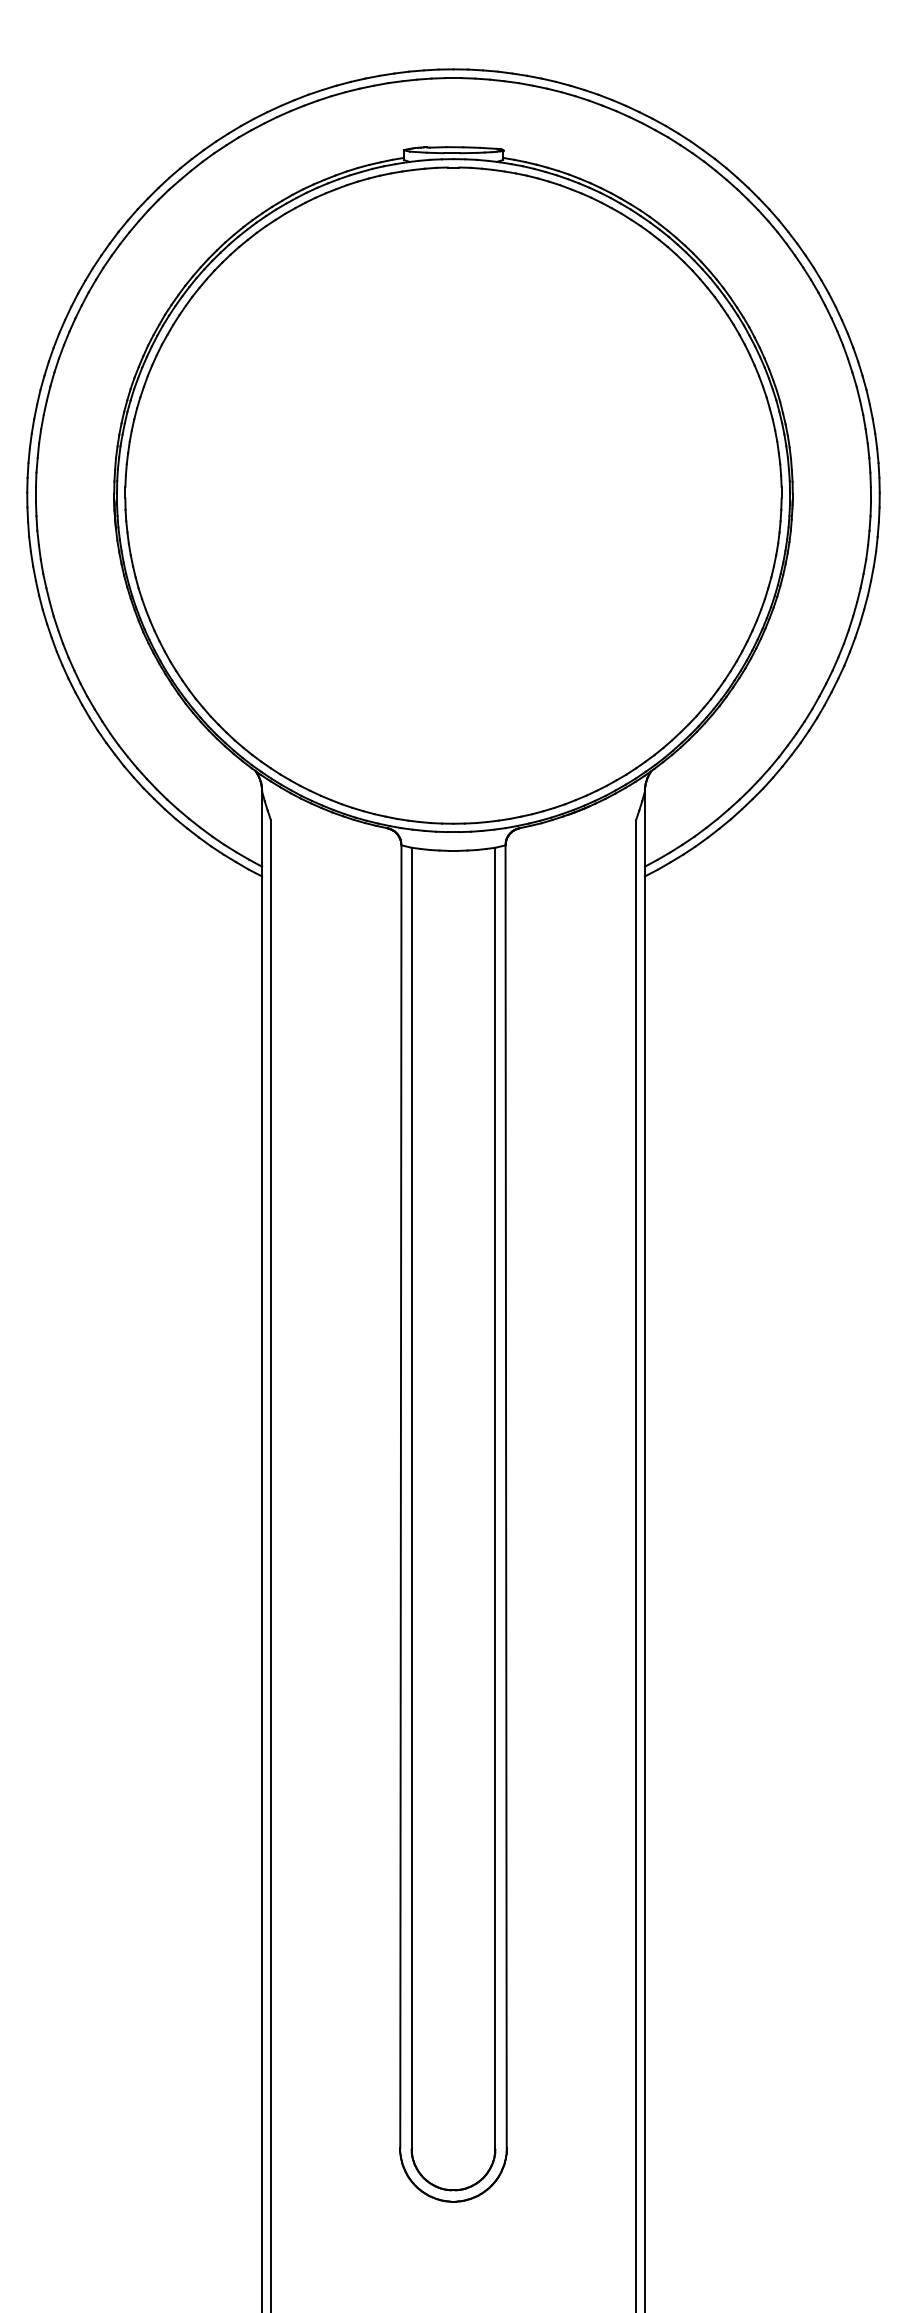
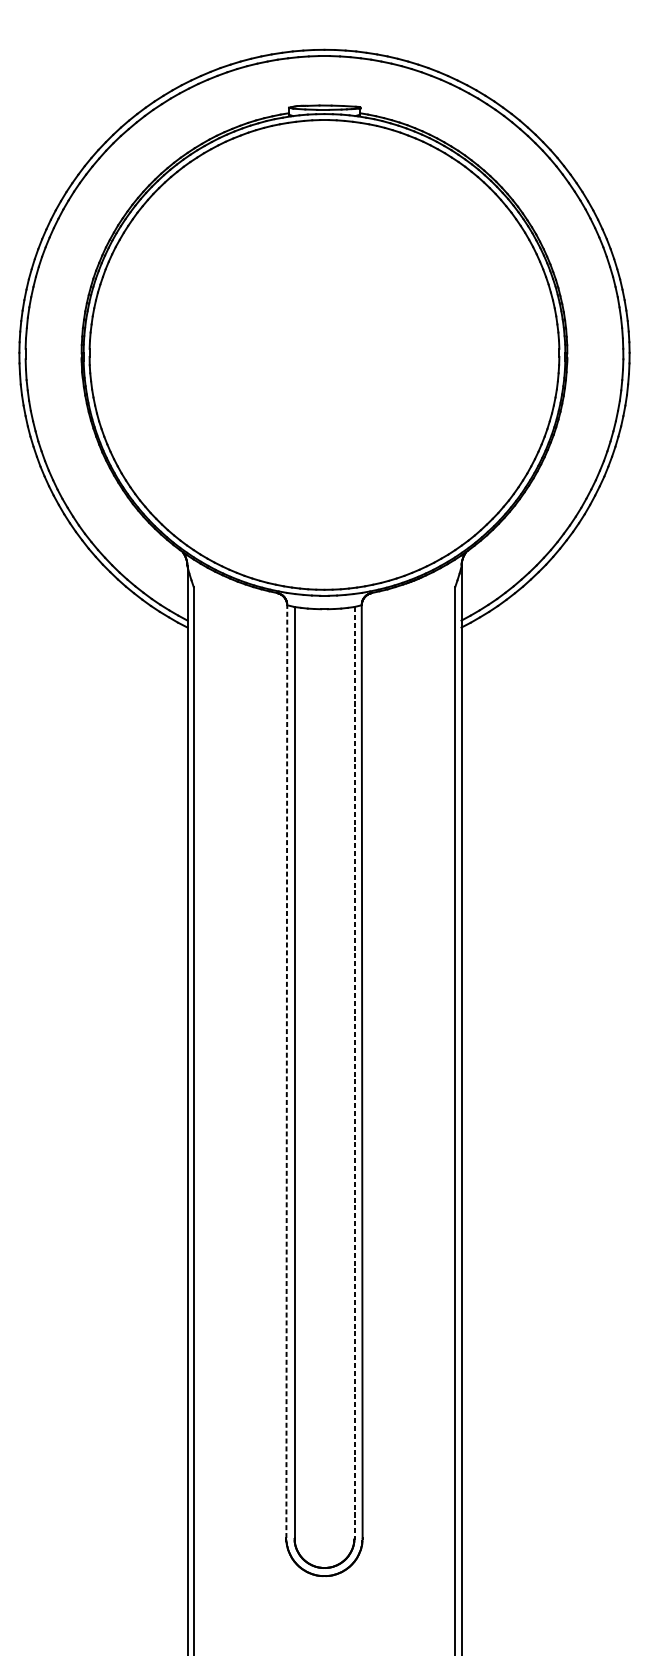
line: (400, 1496) -> (286, 1071), solid -> dashed
line: (495, 1498) -> (354, 1072), solid -> dashed

